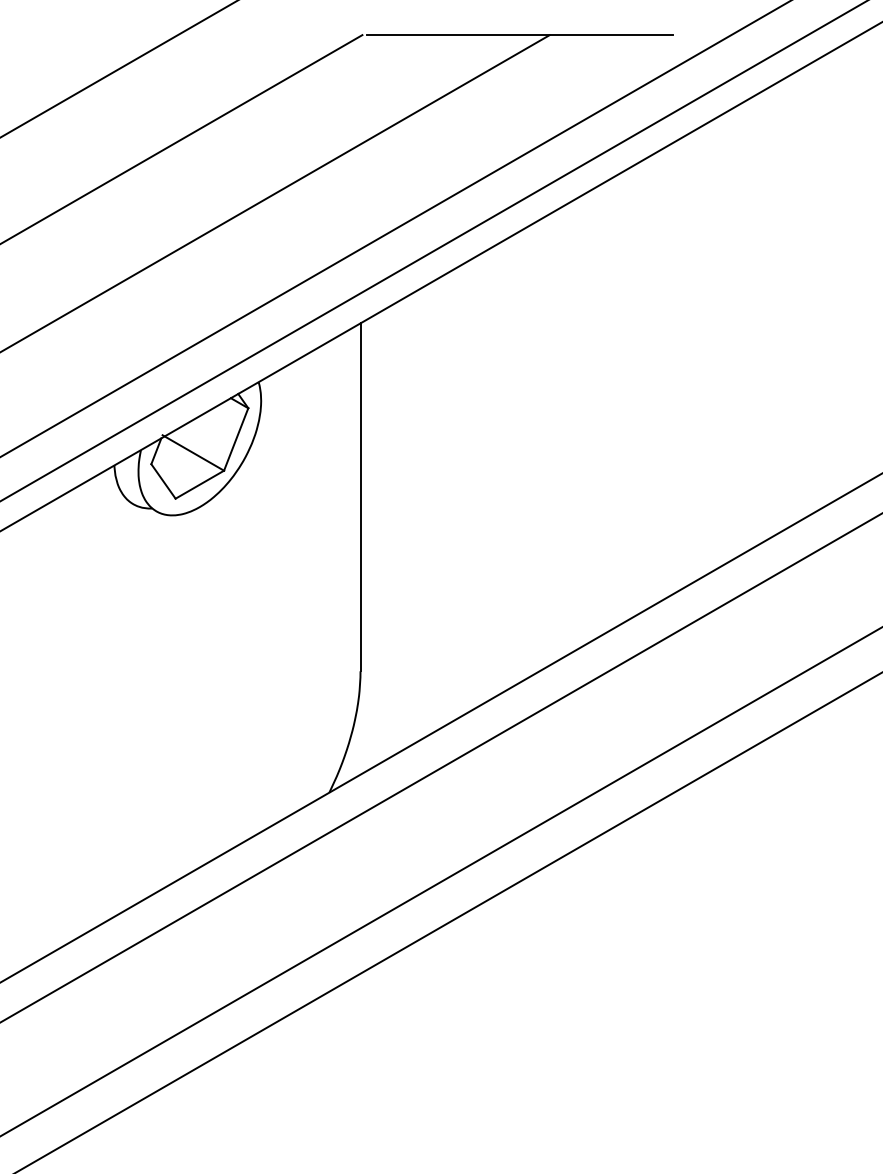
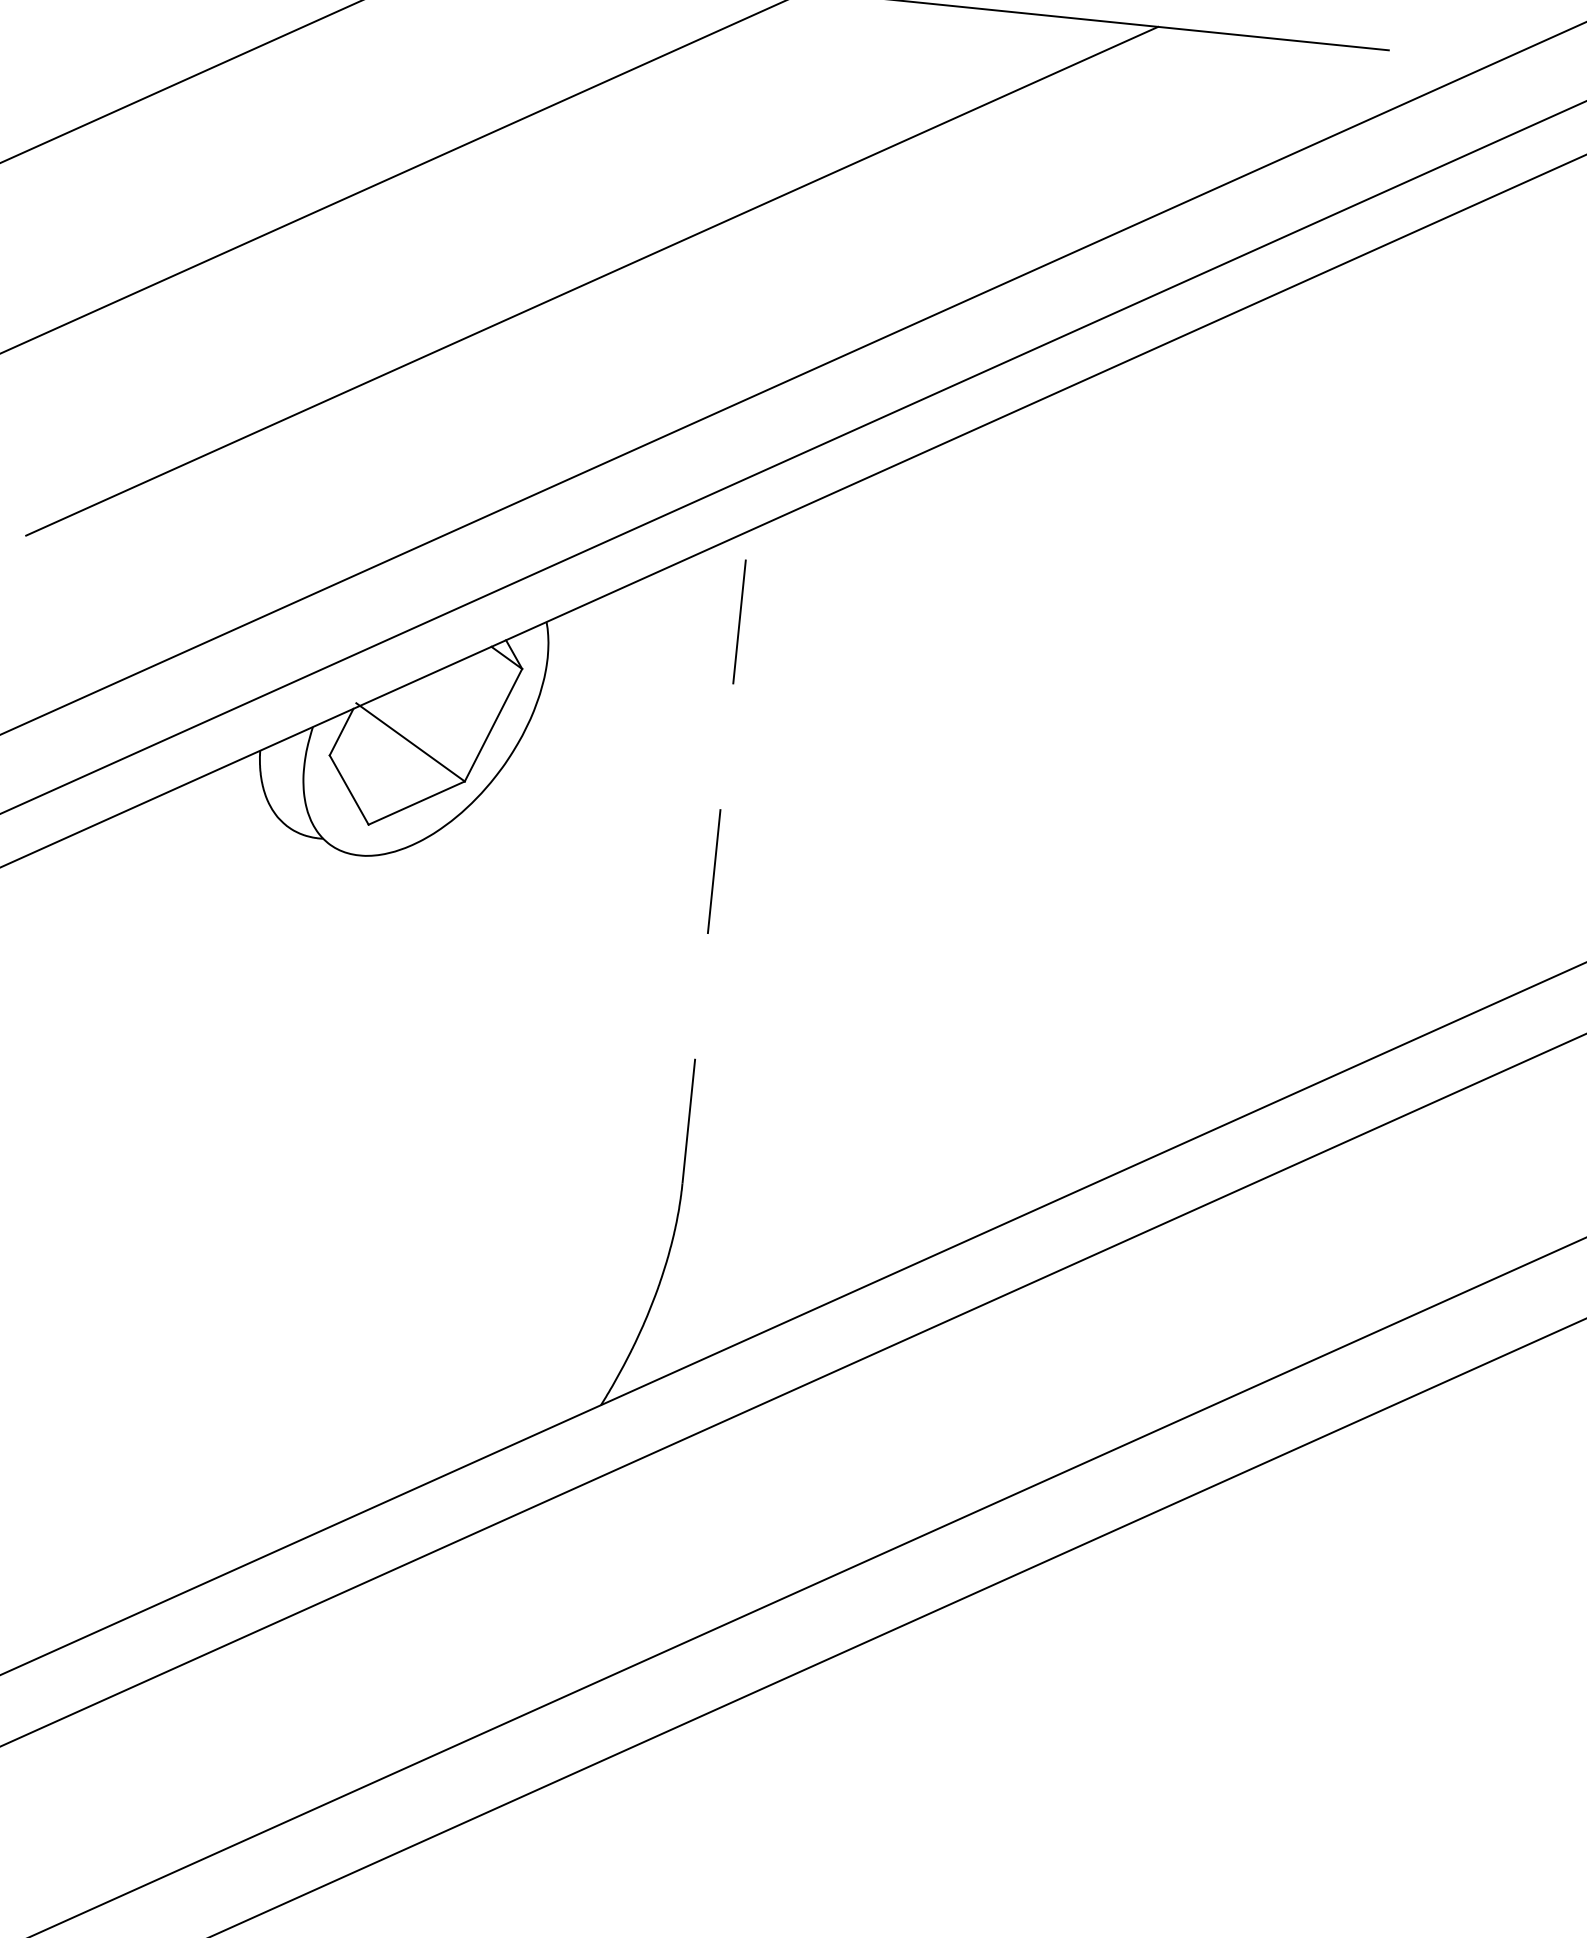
line: (360, 497) -> (715, 857), solid -> dashed

